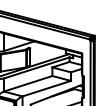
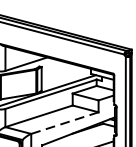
line: (47, 88) -> (65, 122), solid -> dashed

